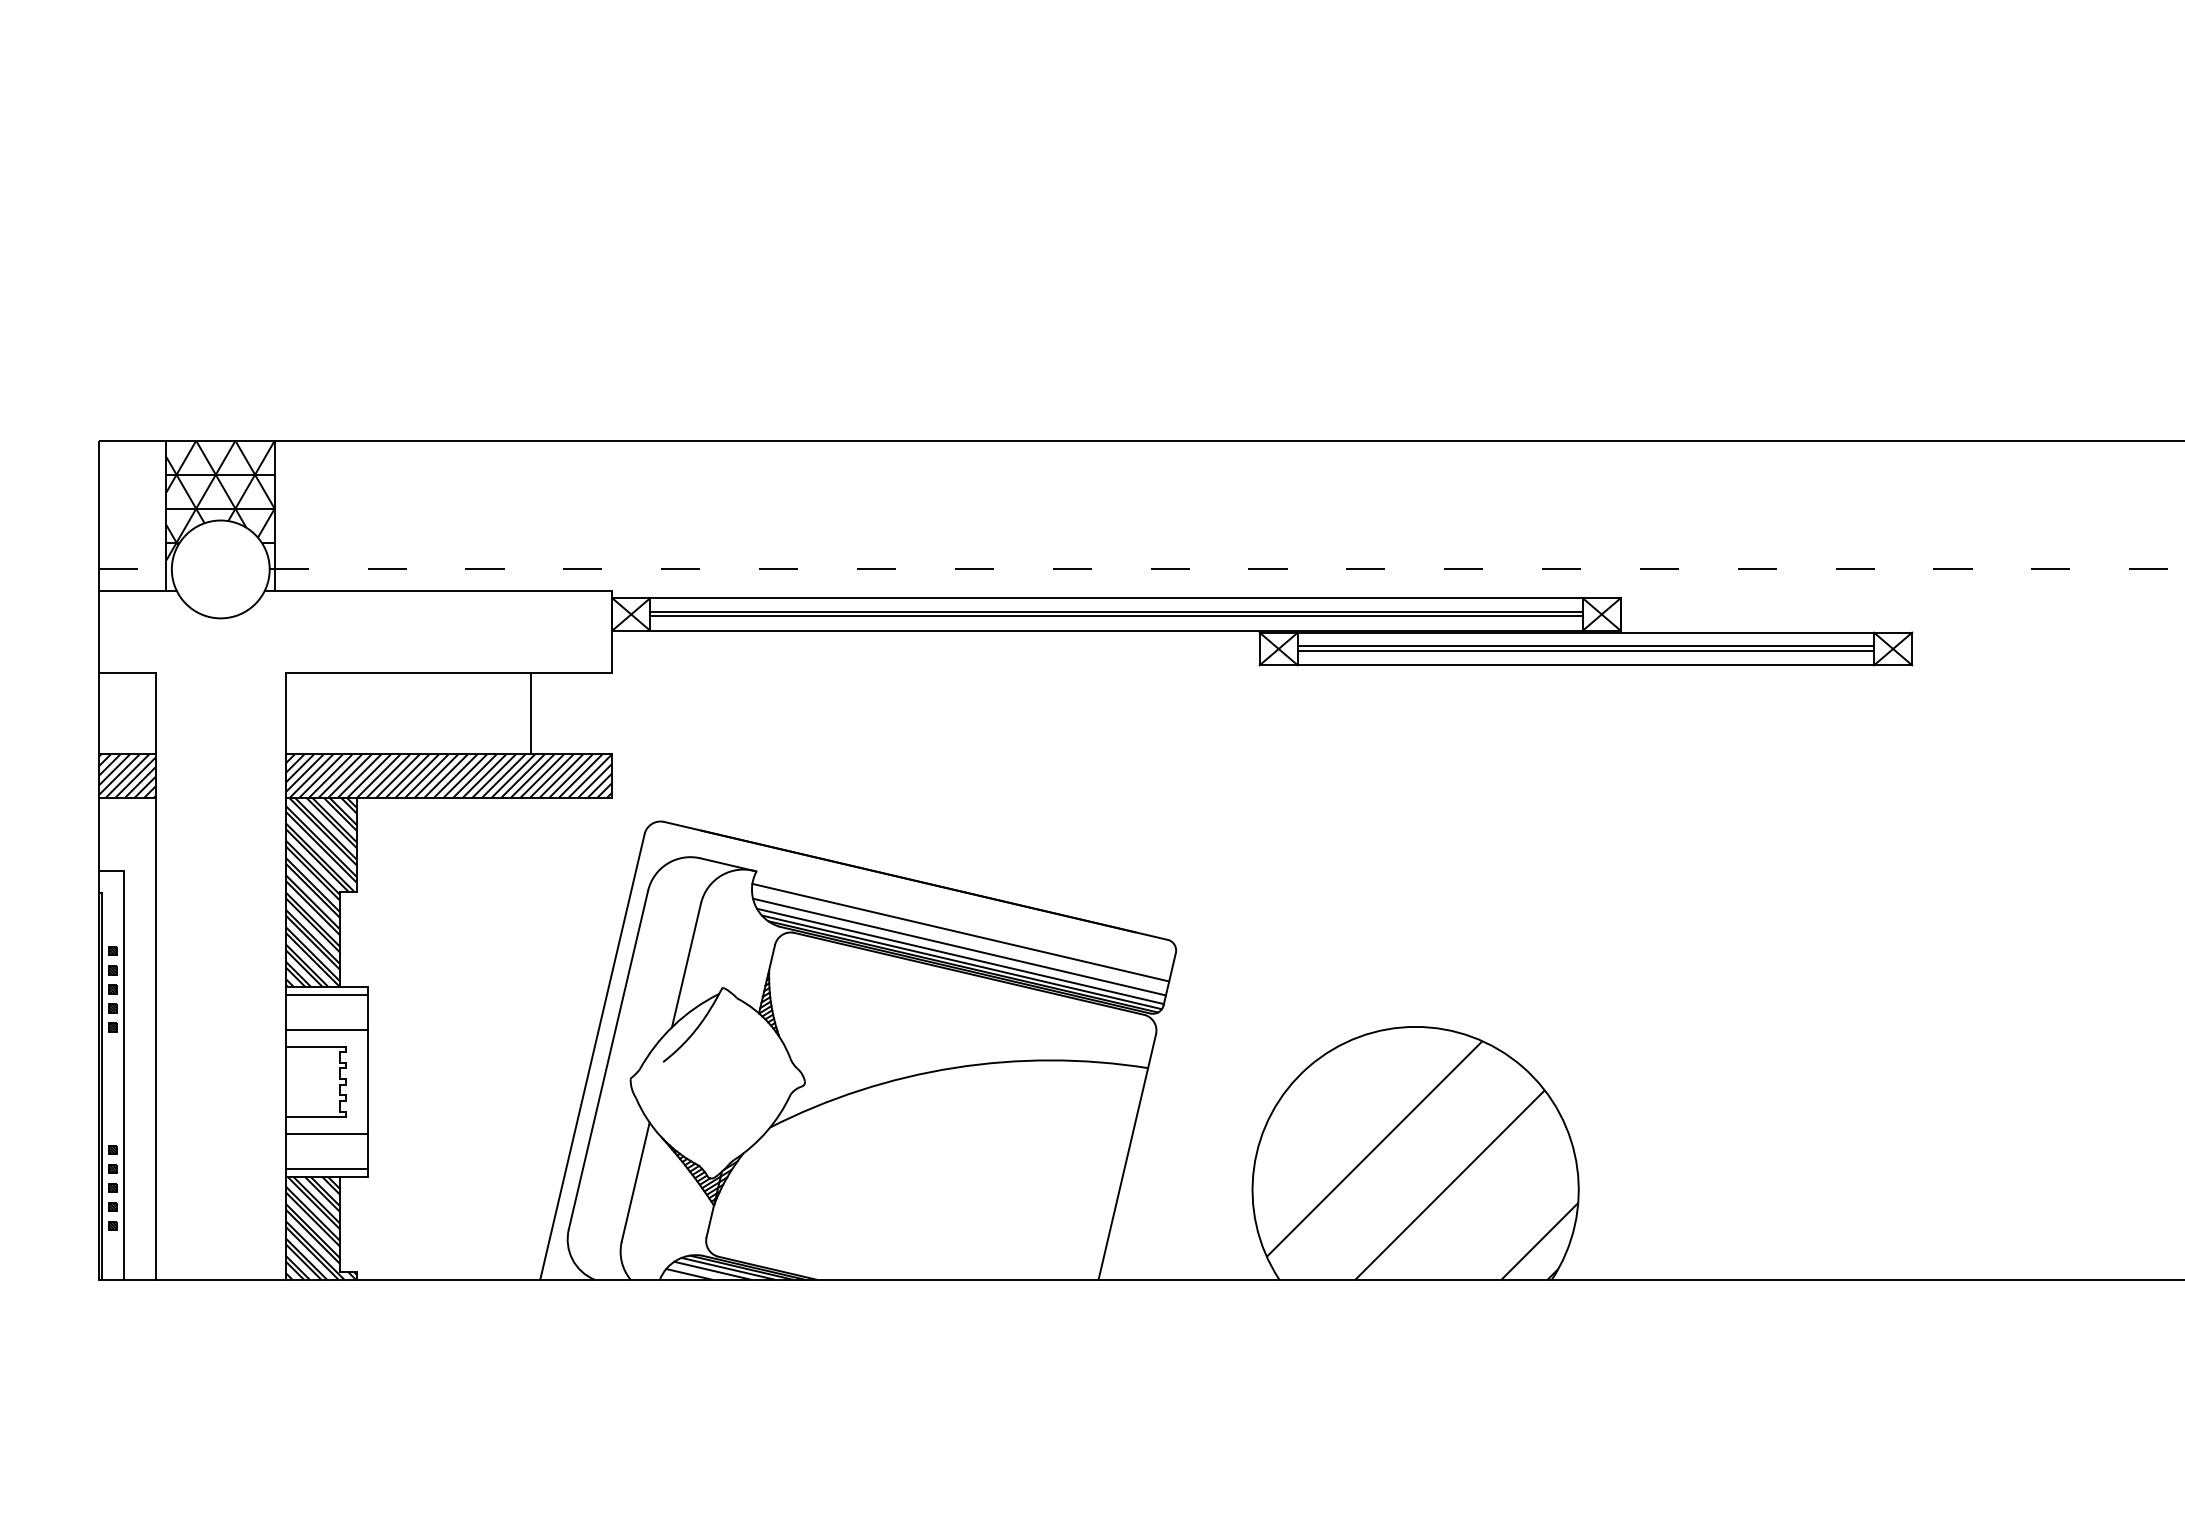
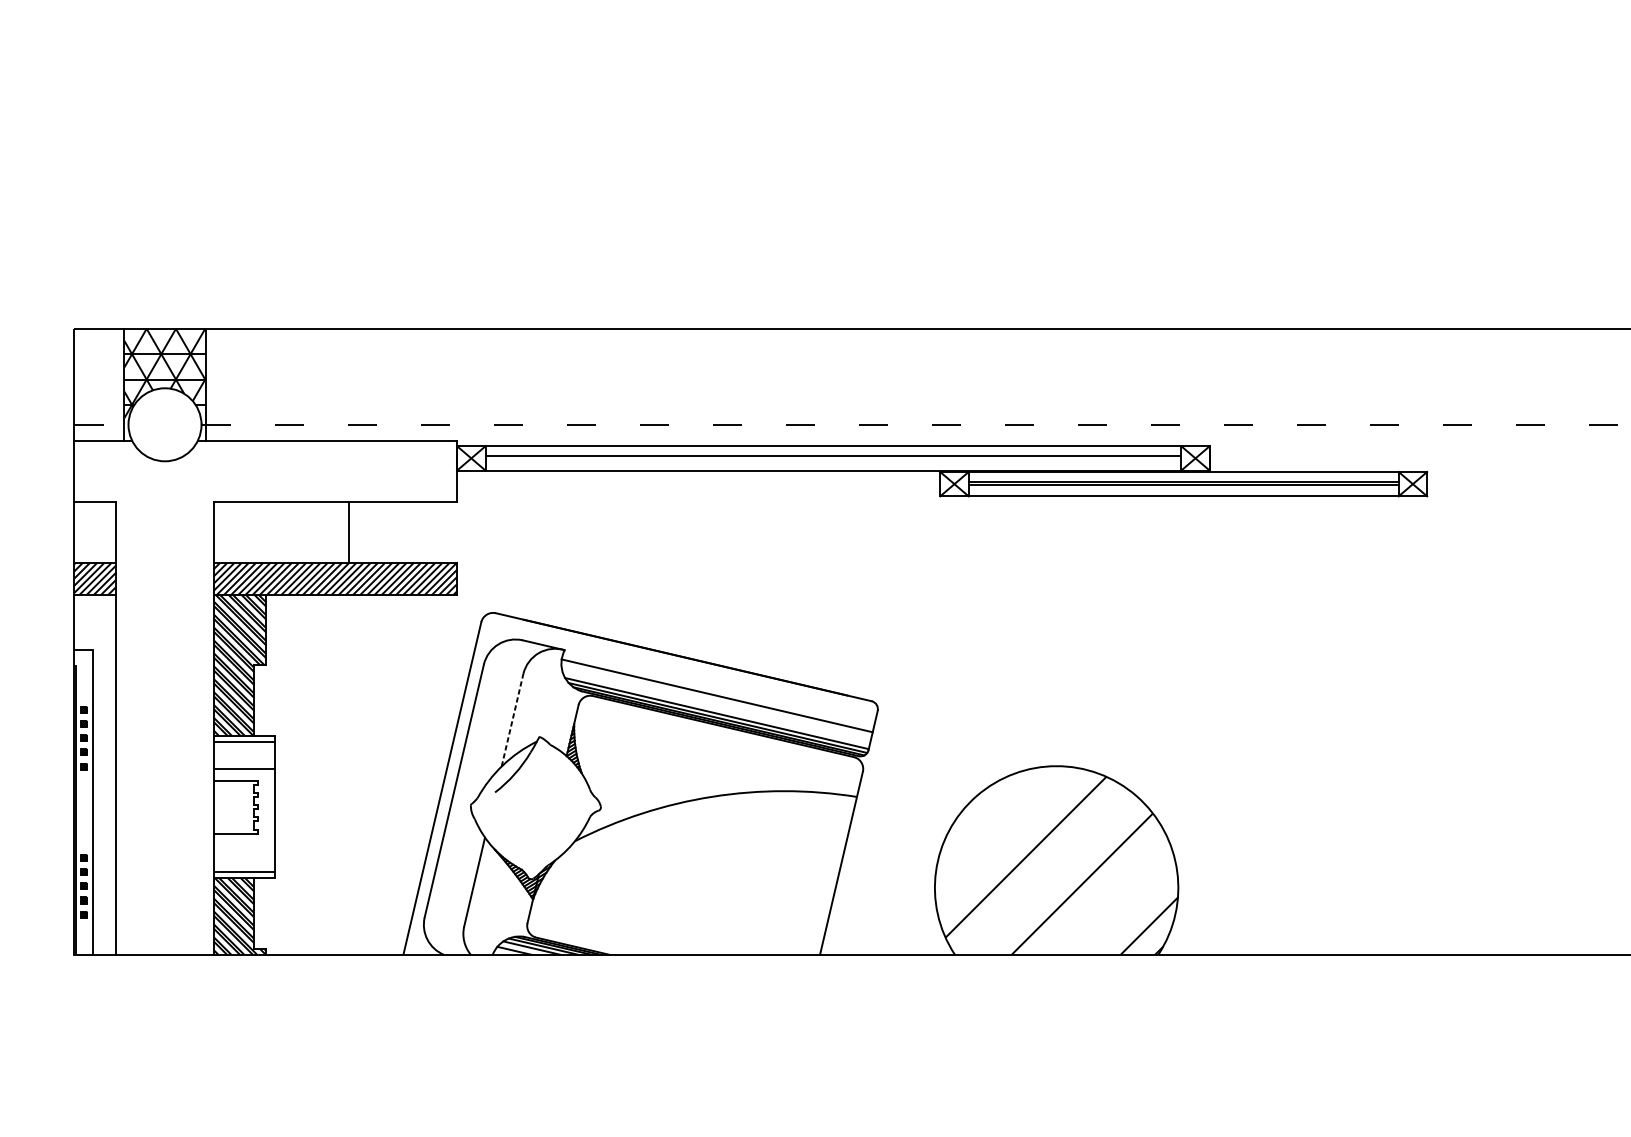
line: (1116, 616) -> (833, 459), removed
line: (530, 713) -> (349, 532), moved
line: (959, 946) -> (716, 706), removed
line: (686, 965) -> (512, 720), solid -> dashed
line: (326, 1133) -> (243, 845), removed

